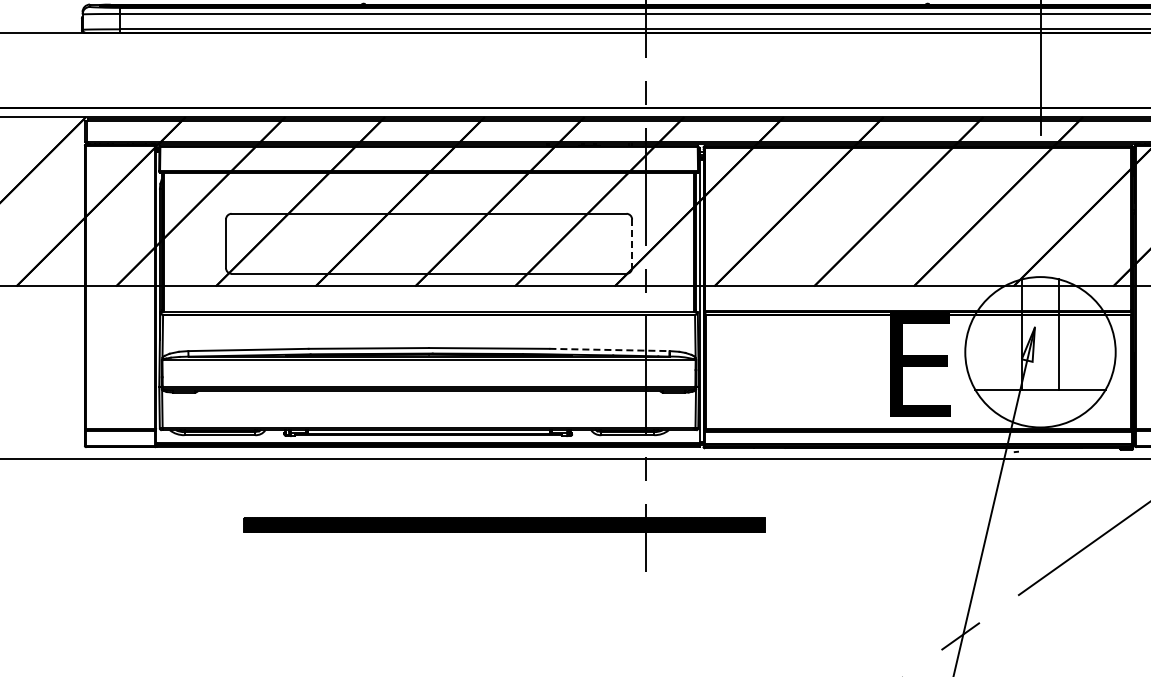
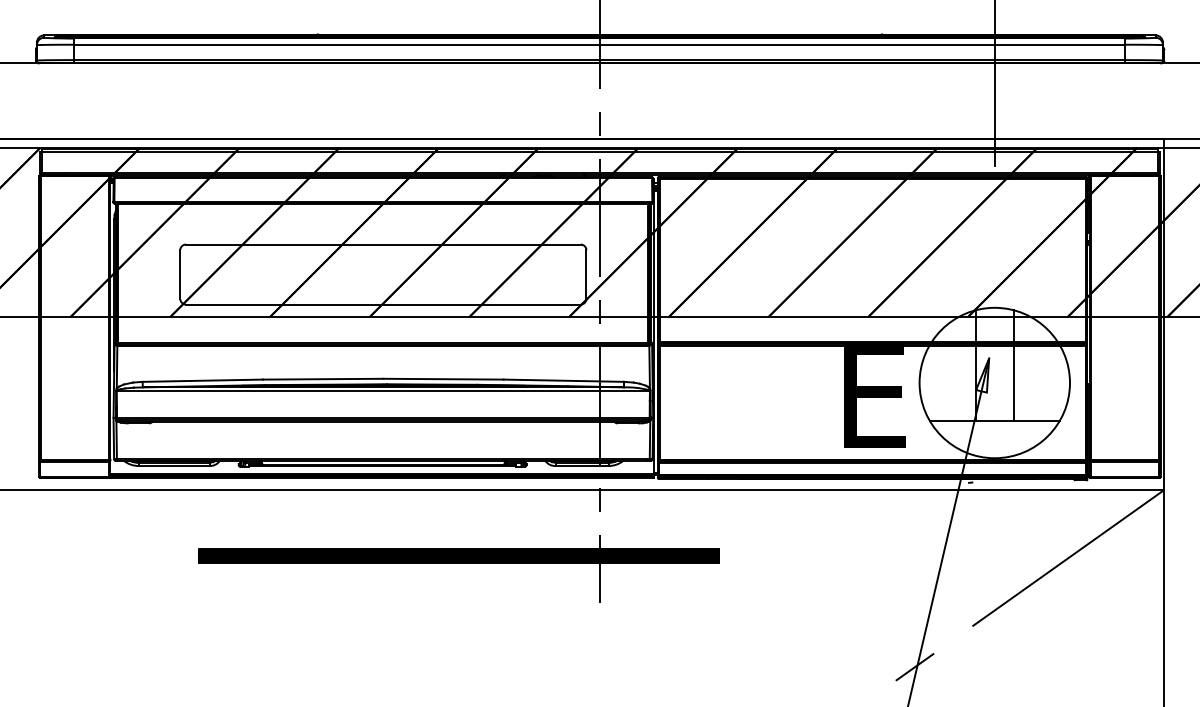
line: (632, 244) -> (586, 275), dashed -> solid
line: (610, 349) -> (564, 380), dashed -> solid

